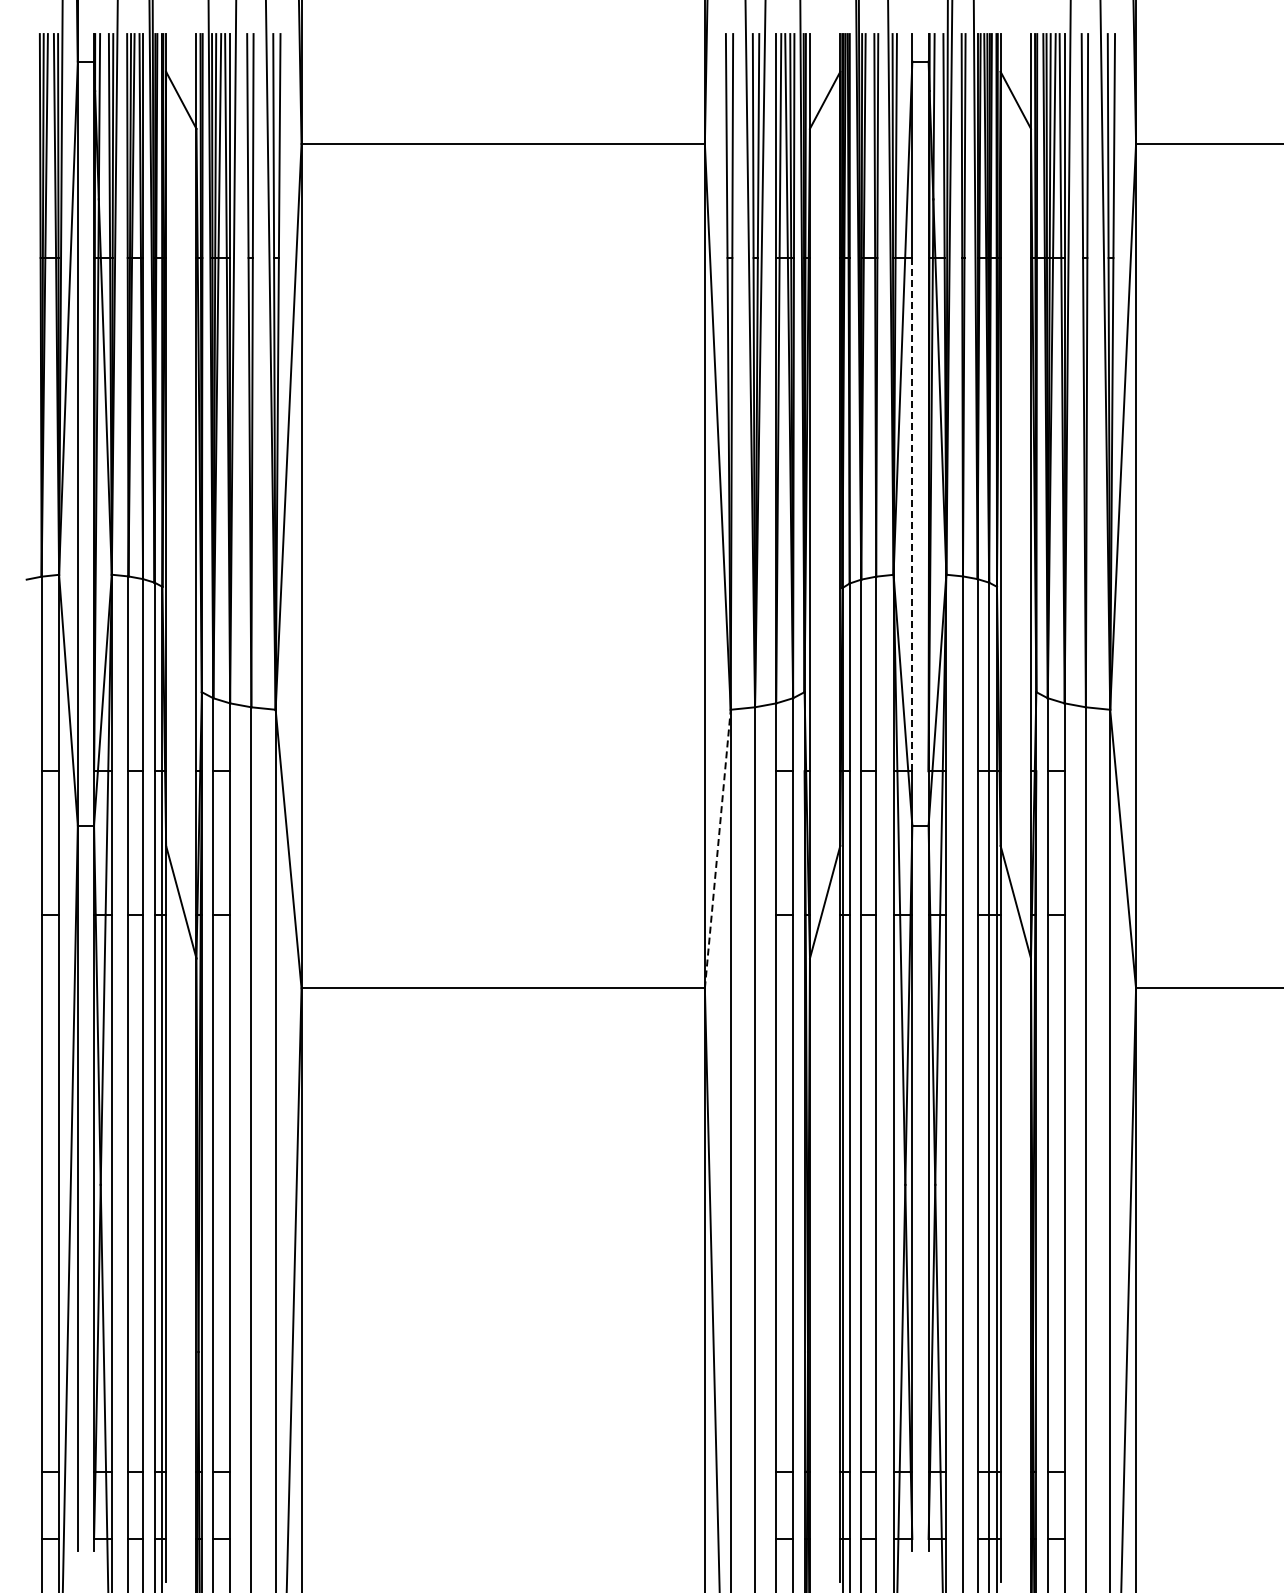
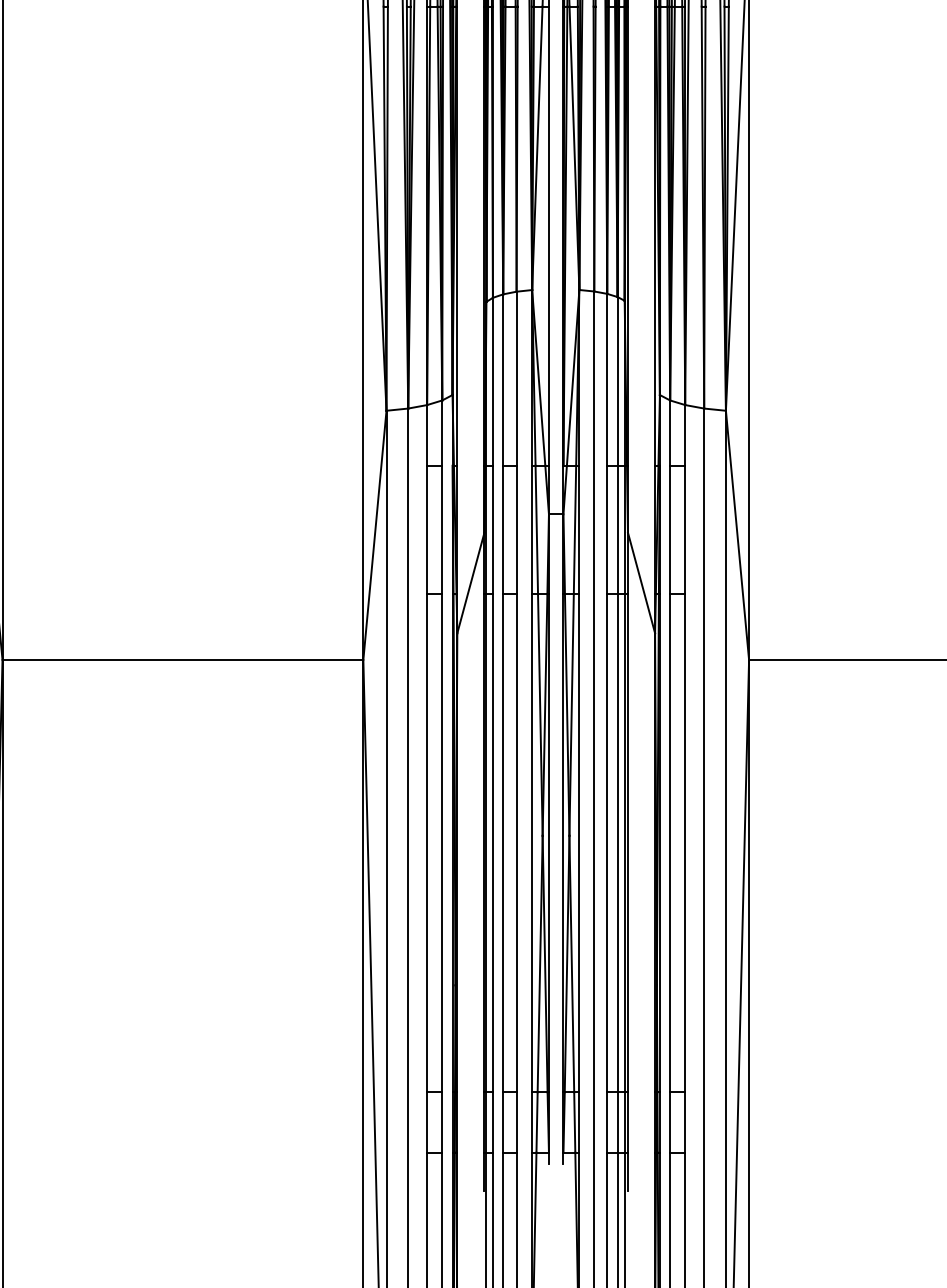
line: (912, 514) -> (549, 236), dashed -> solid
line: (717, 849) -> (374, 535), dashed -> solid

